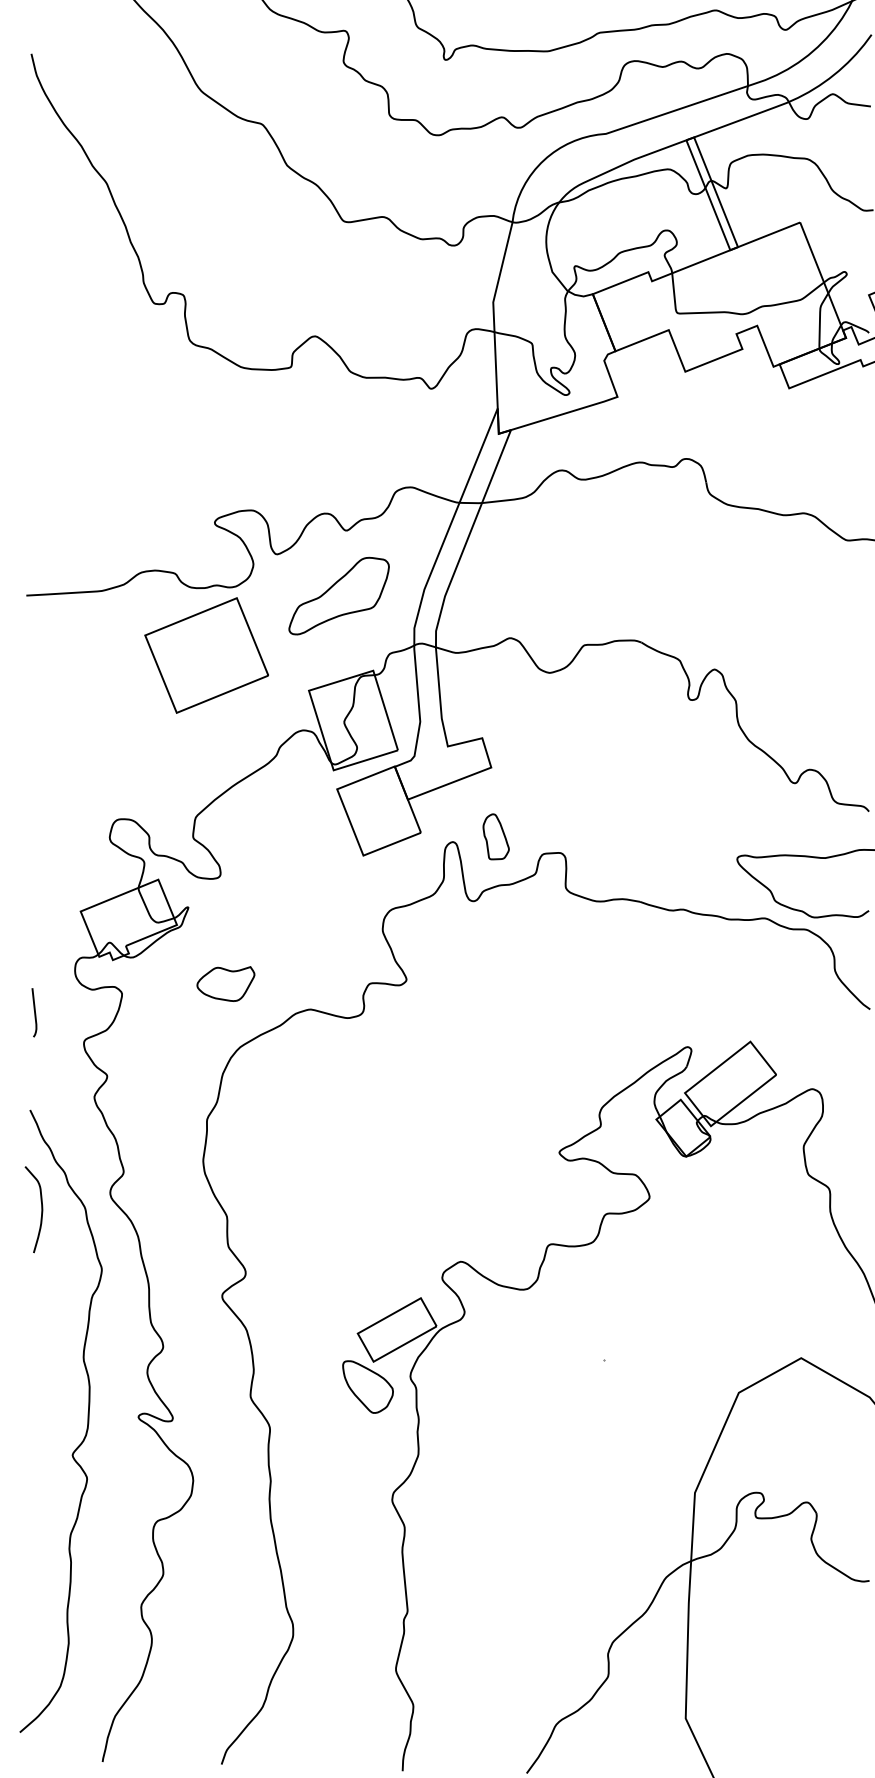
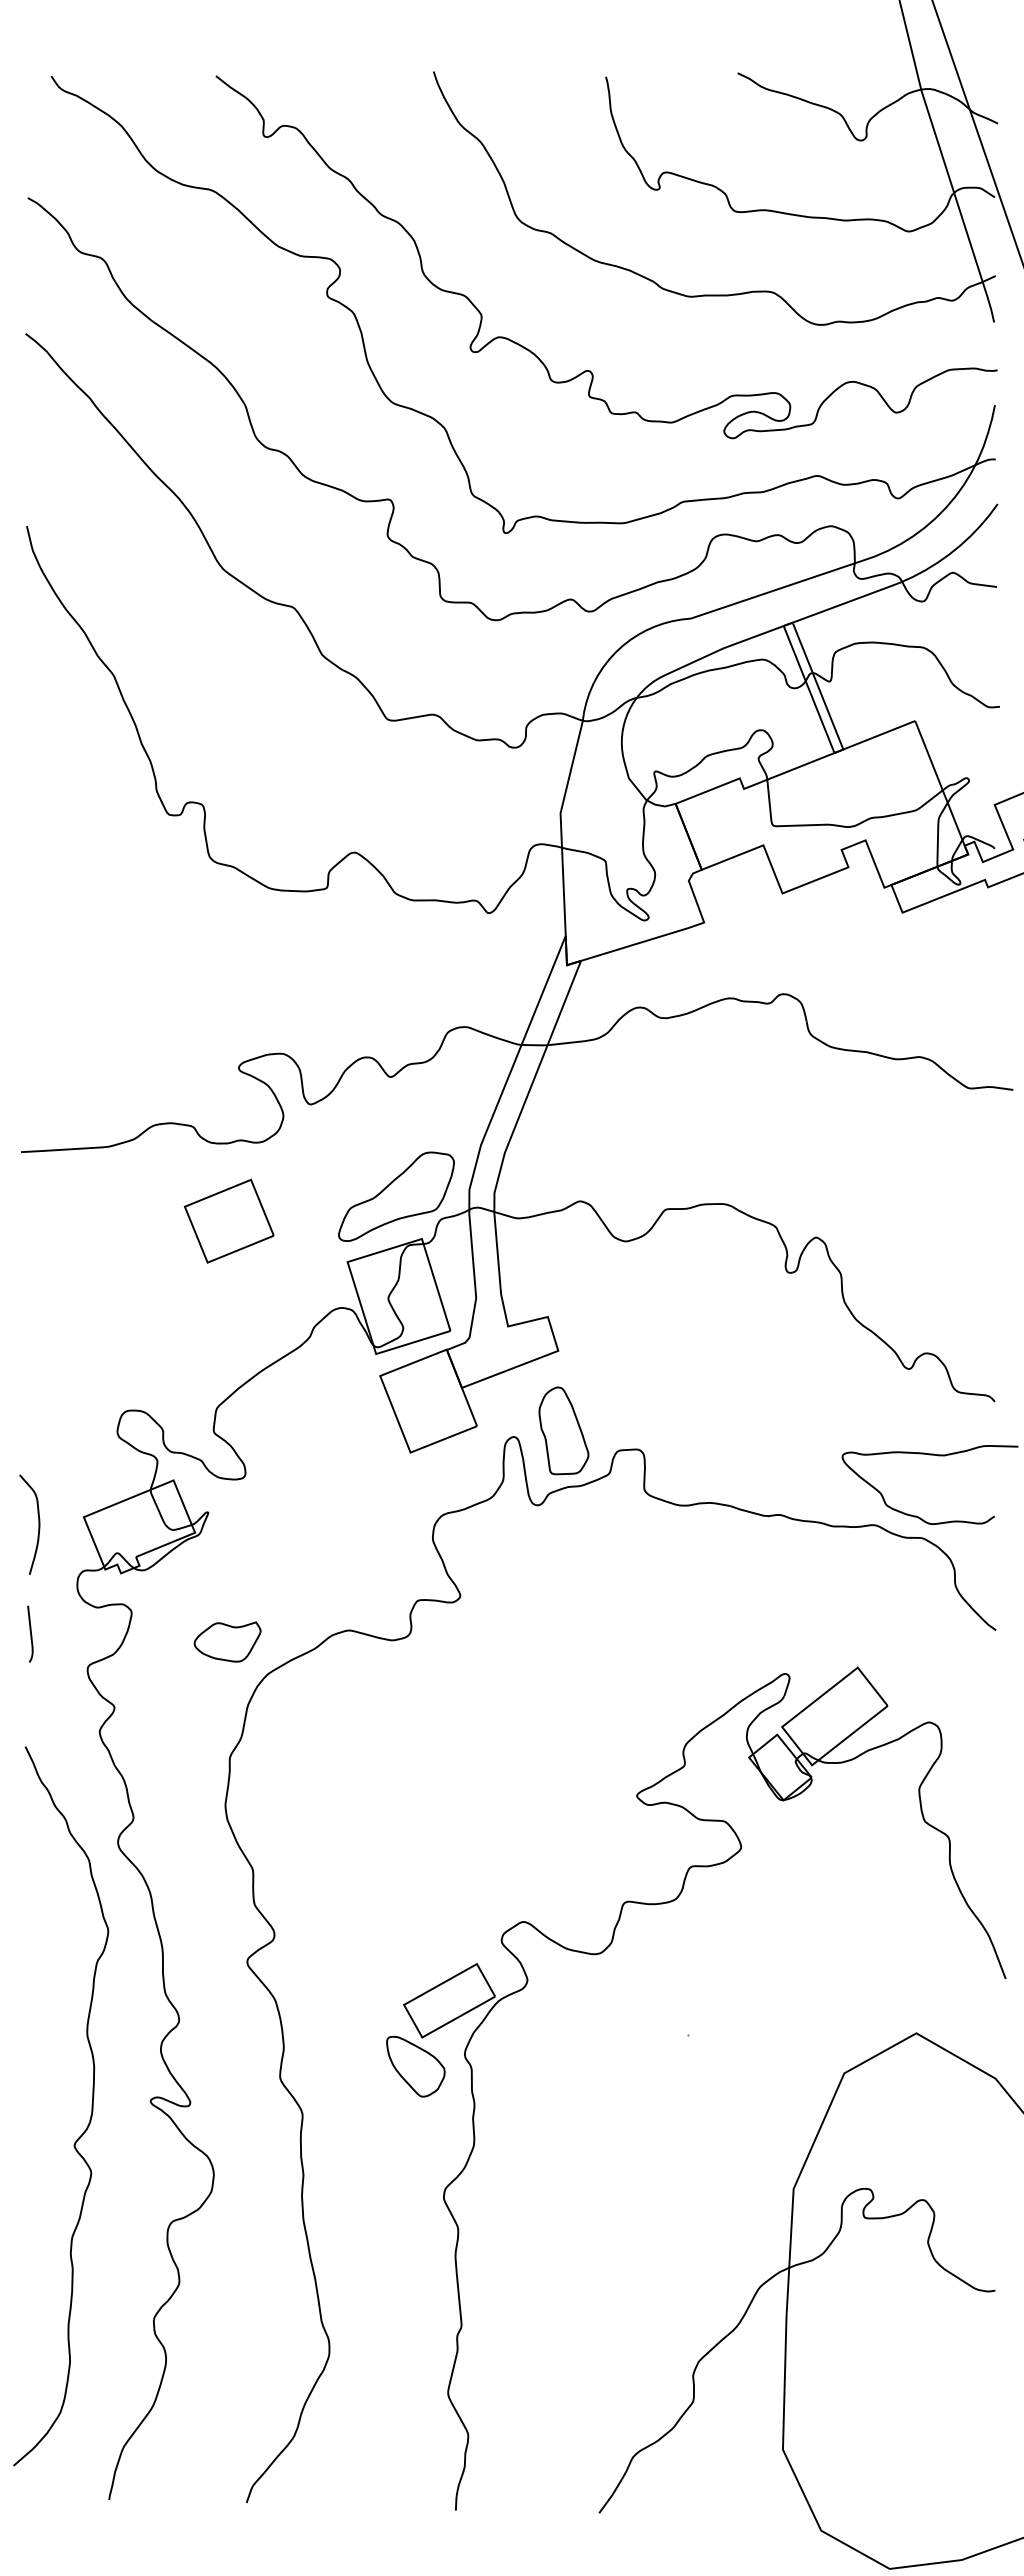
part: (339, 595) -> (396, 1196), moved
part: (205, 654) -> (228, 1220), size x0.62
part: (495, 836) -> (563, 1430), size x1.67
part: (225, 983) -> (227, 1641), moved
curve: (41, 1209) -> (38, 1524), moved

